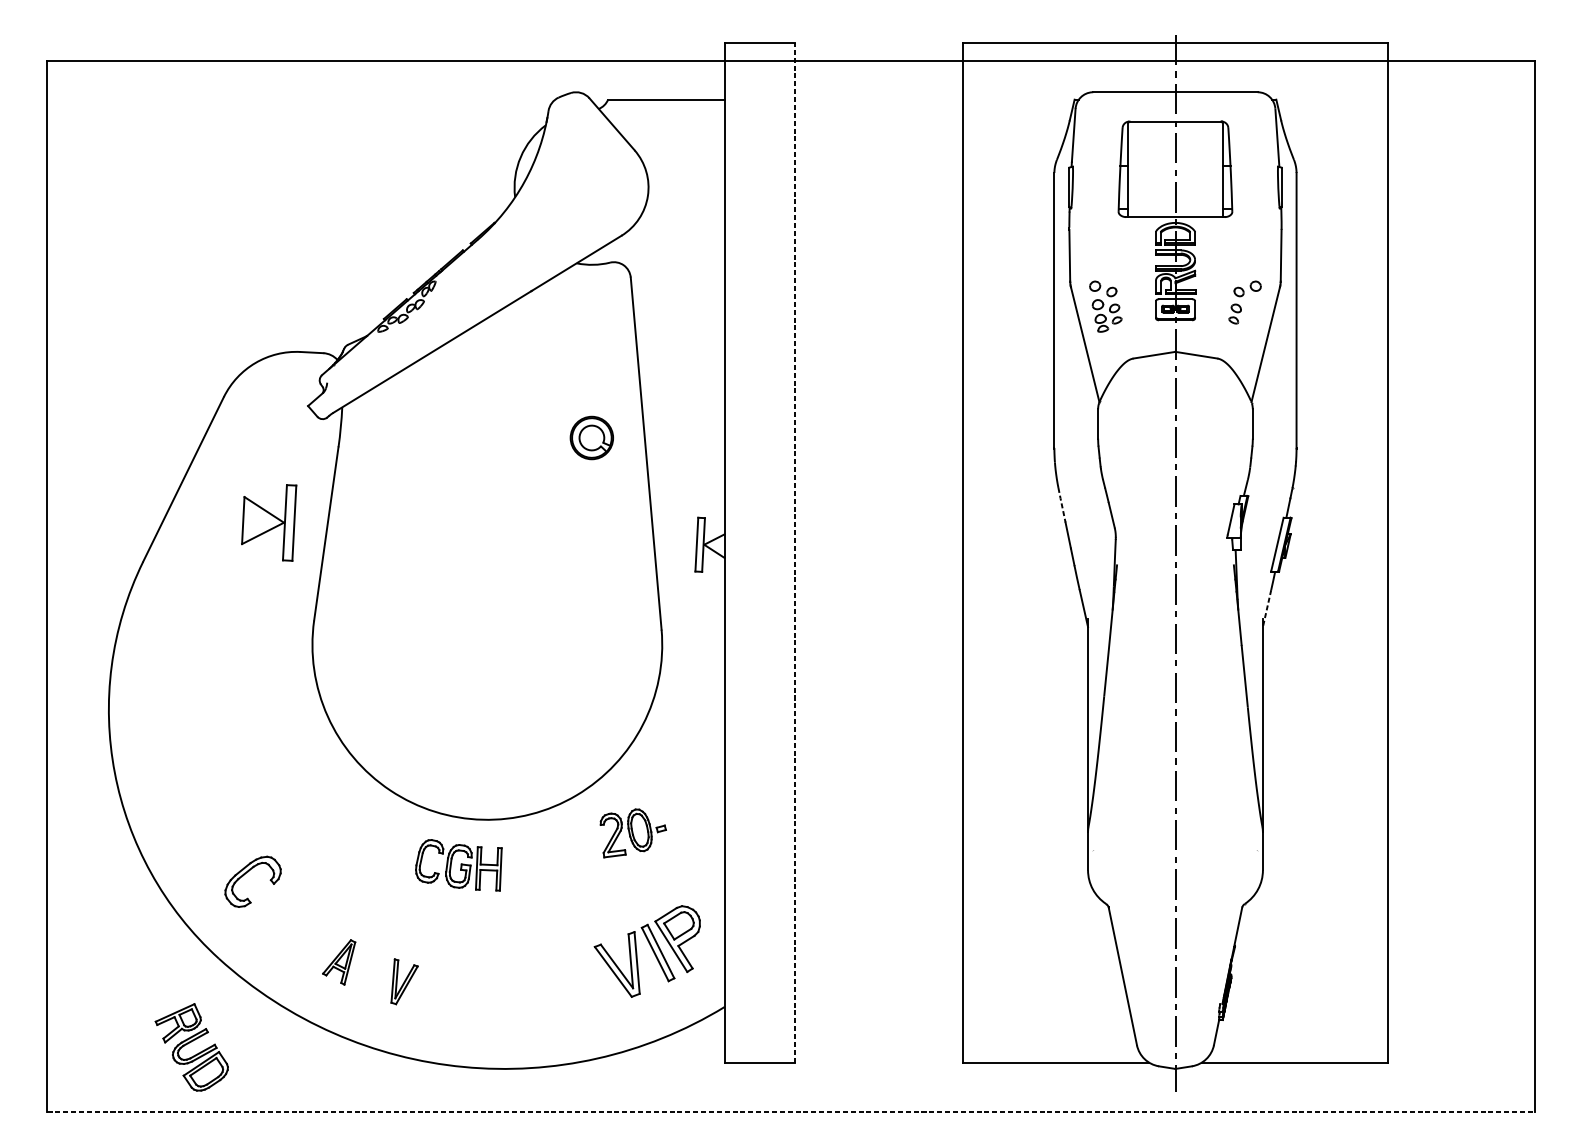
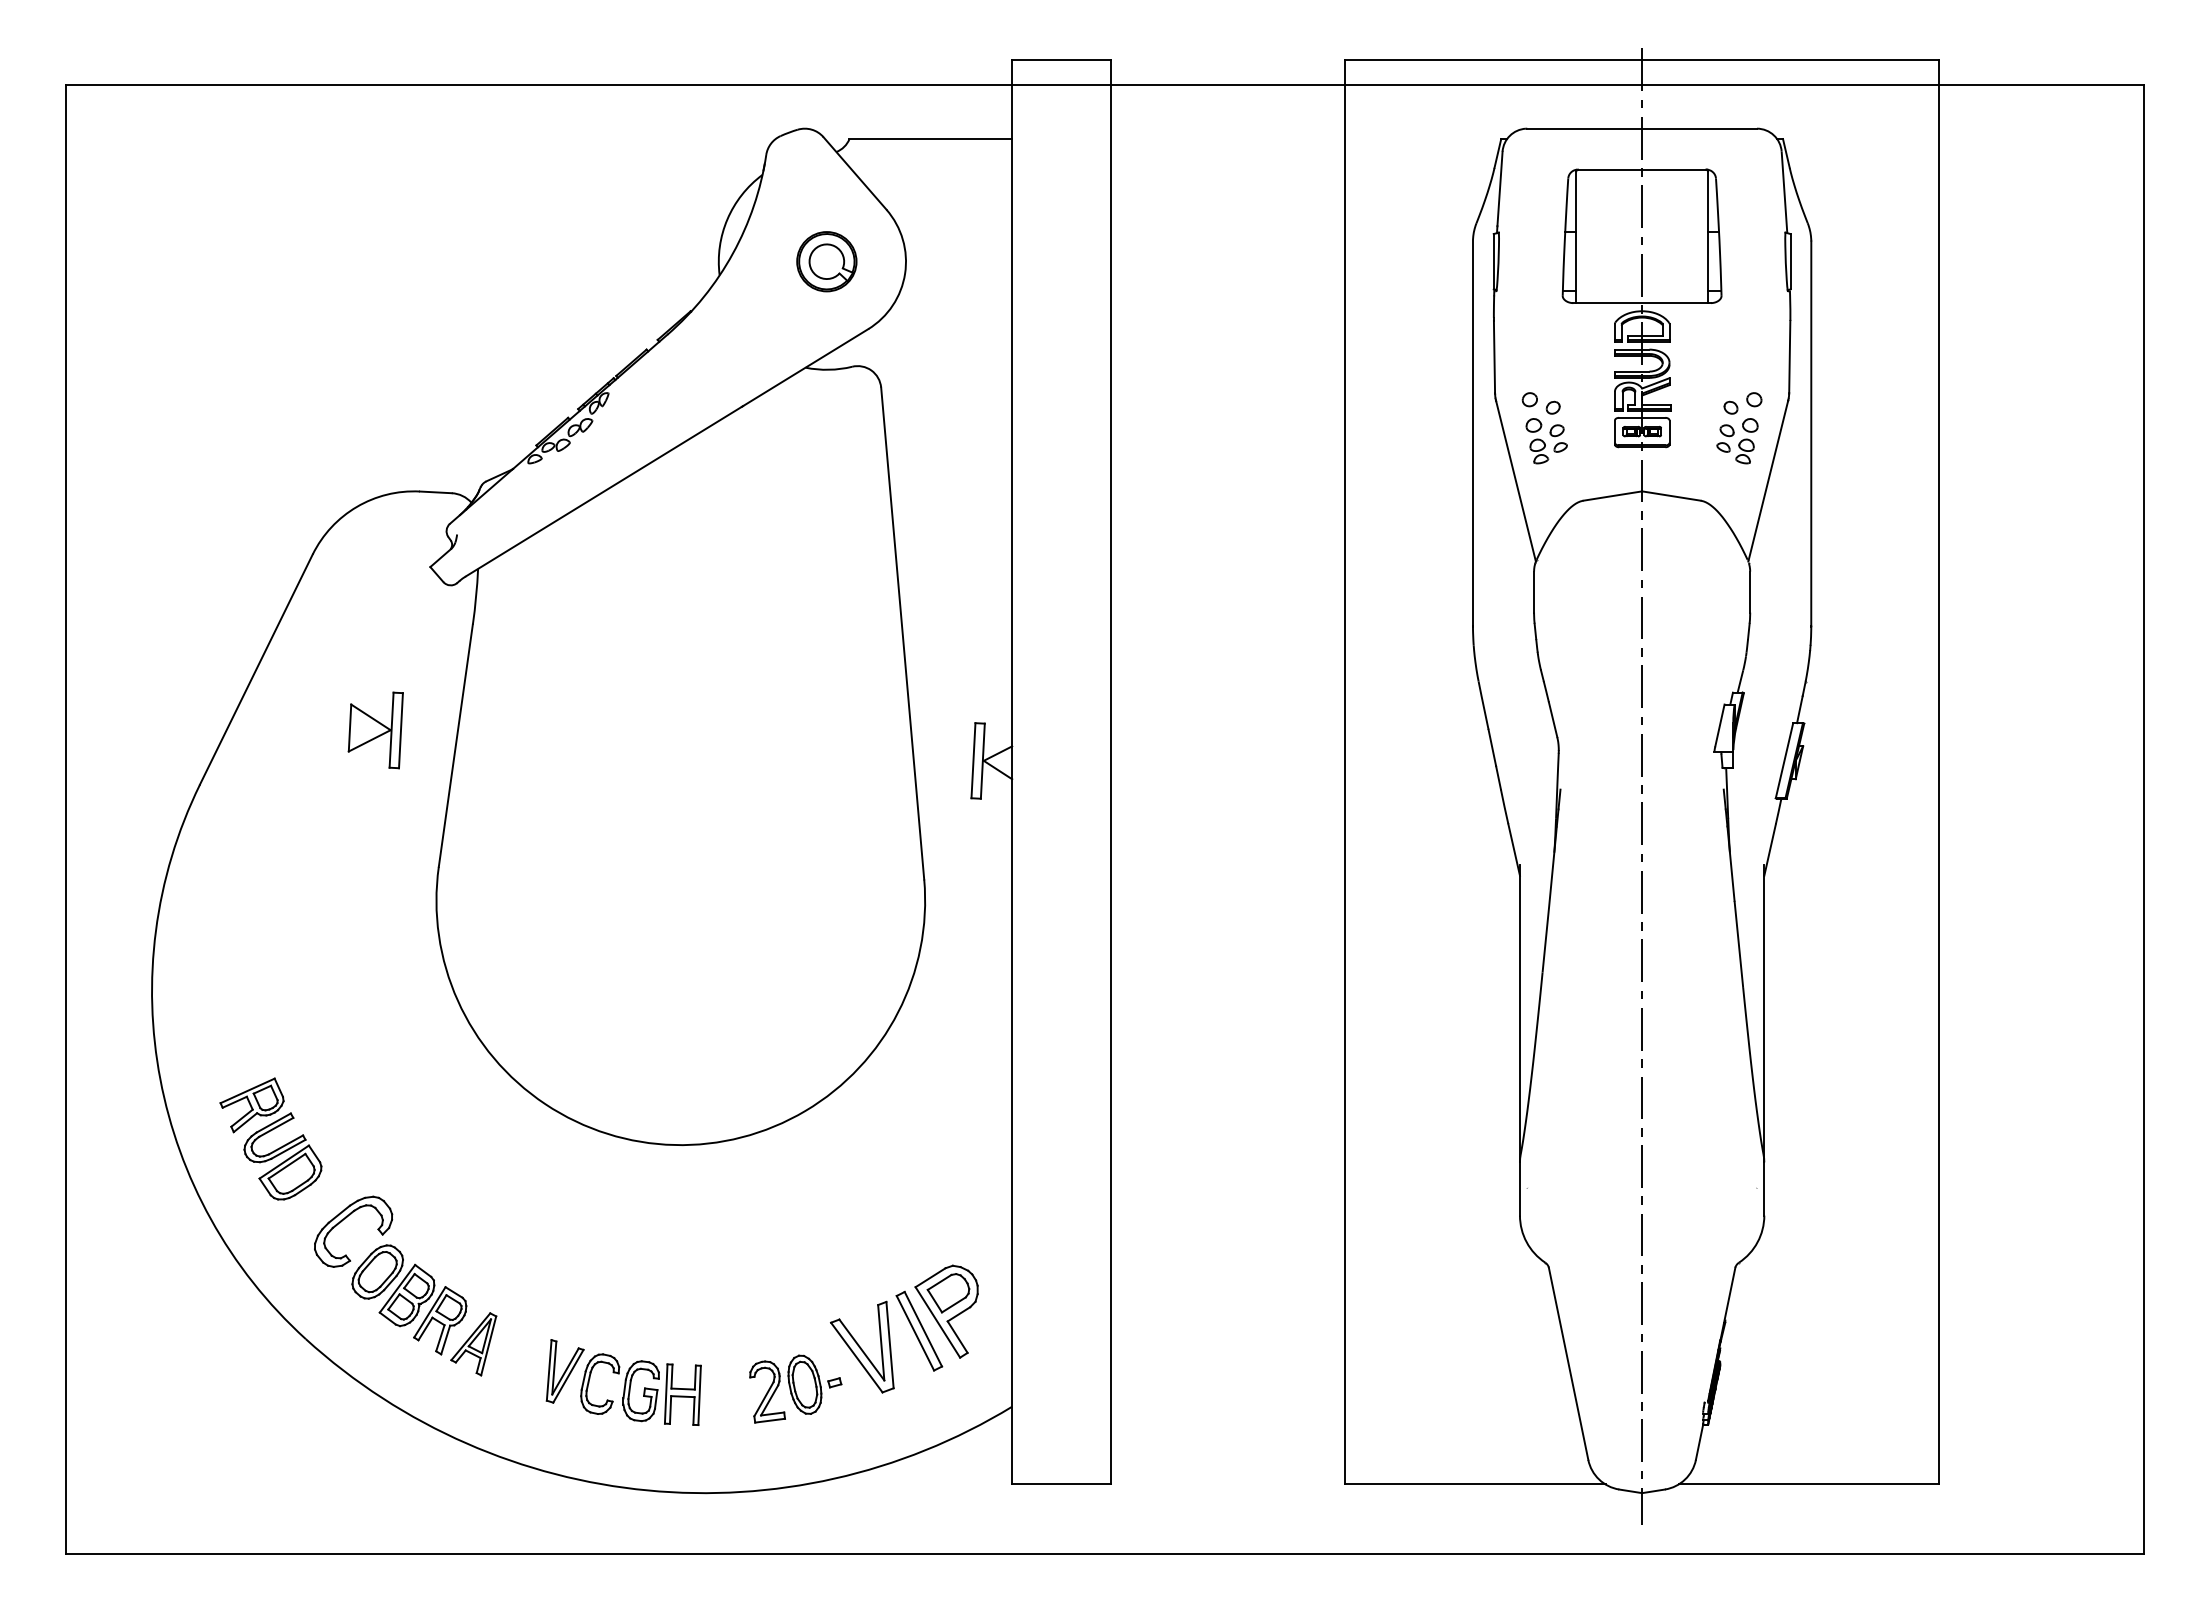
part: (1250, 316) -> (1746, 441), added
part: (591, 437) -> (826, 261), moved
line: (1061, 505) -> (1483, 705), dashed -> solid
part: (268, 523) -> (375, 730), size x0.71
line: (795, 552) -> (1111, 771), dashed -> solid
line: (1267, 608) -> (1770, 850), dashed -> solid
part: (633, 832) -> (795, 1388), moved
part: (458, 865) -> (640, 1389), moved
part: (293, 930) -> (409, 1299), added
part: (191, 1047) -> (270, 1138), moved
line: (790, 1112) -> (1104, 1553), dashed -> solid

